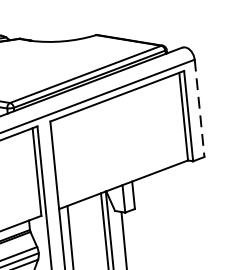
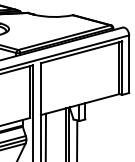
line: (200, 108) -> (129, 64), dashed -> solid

